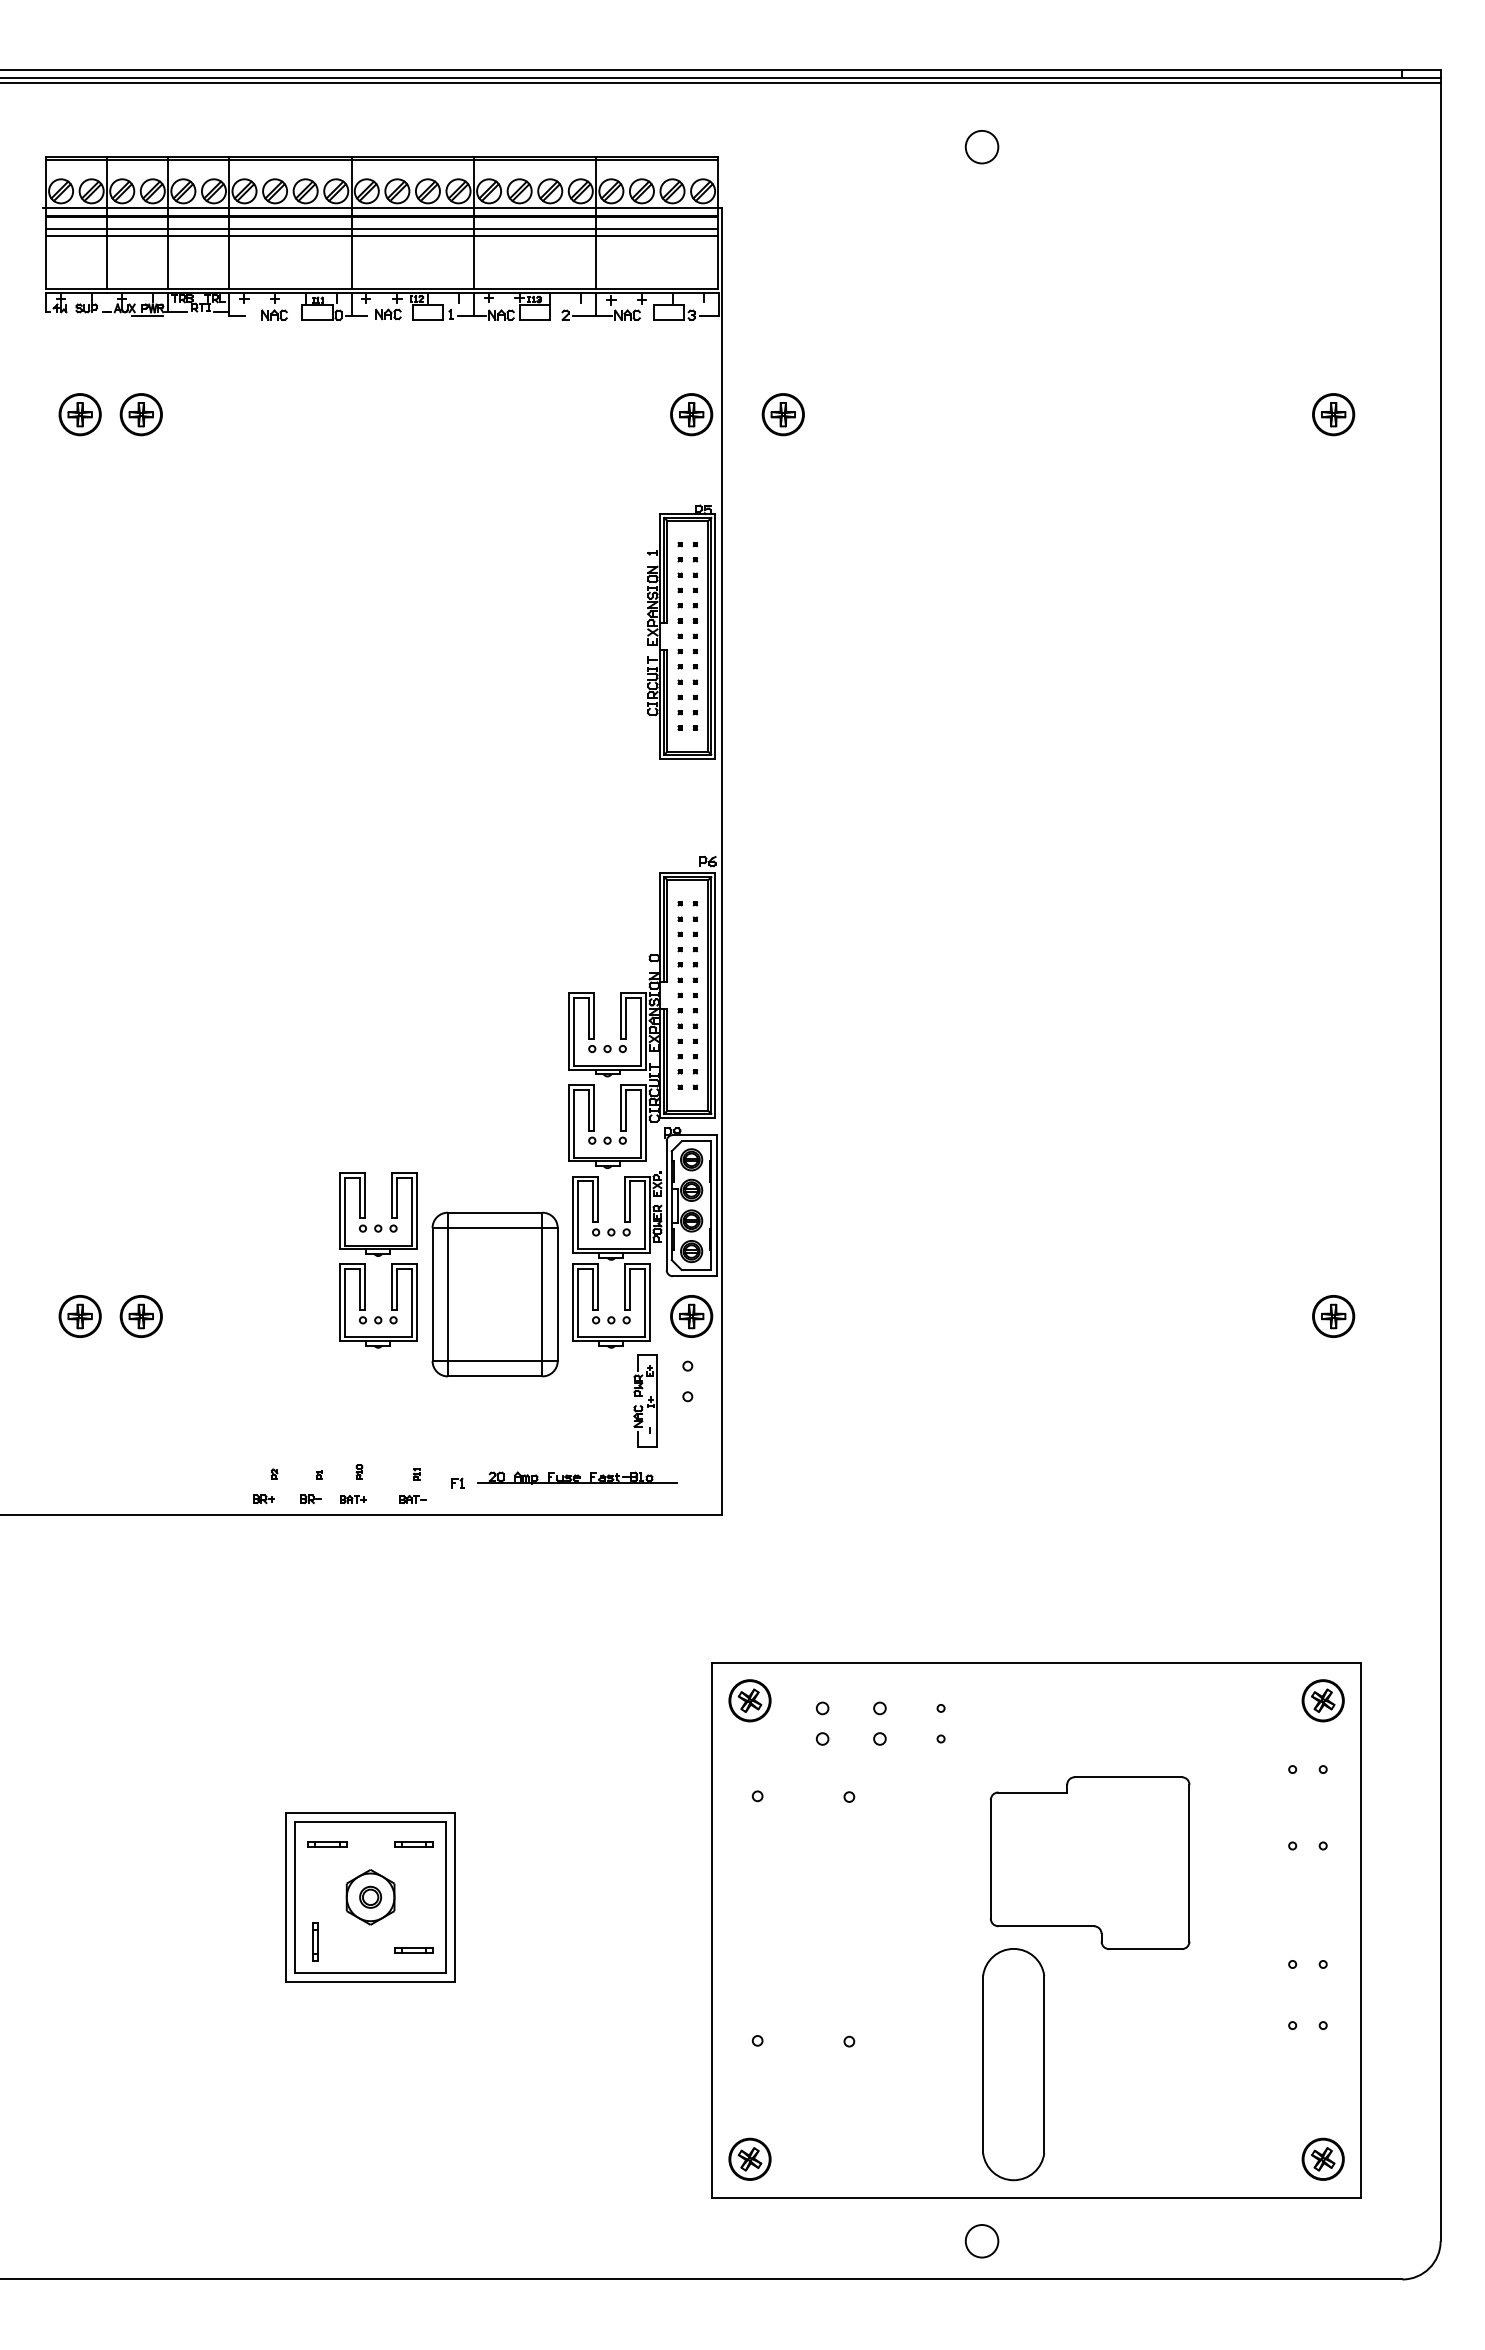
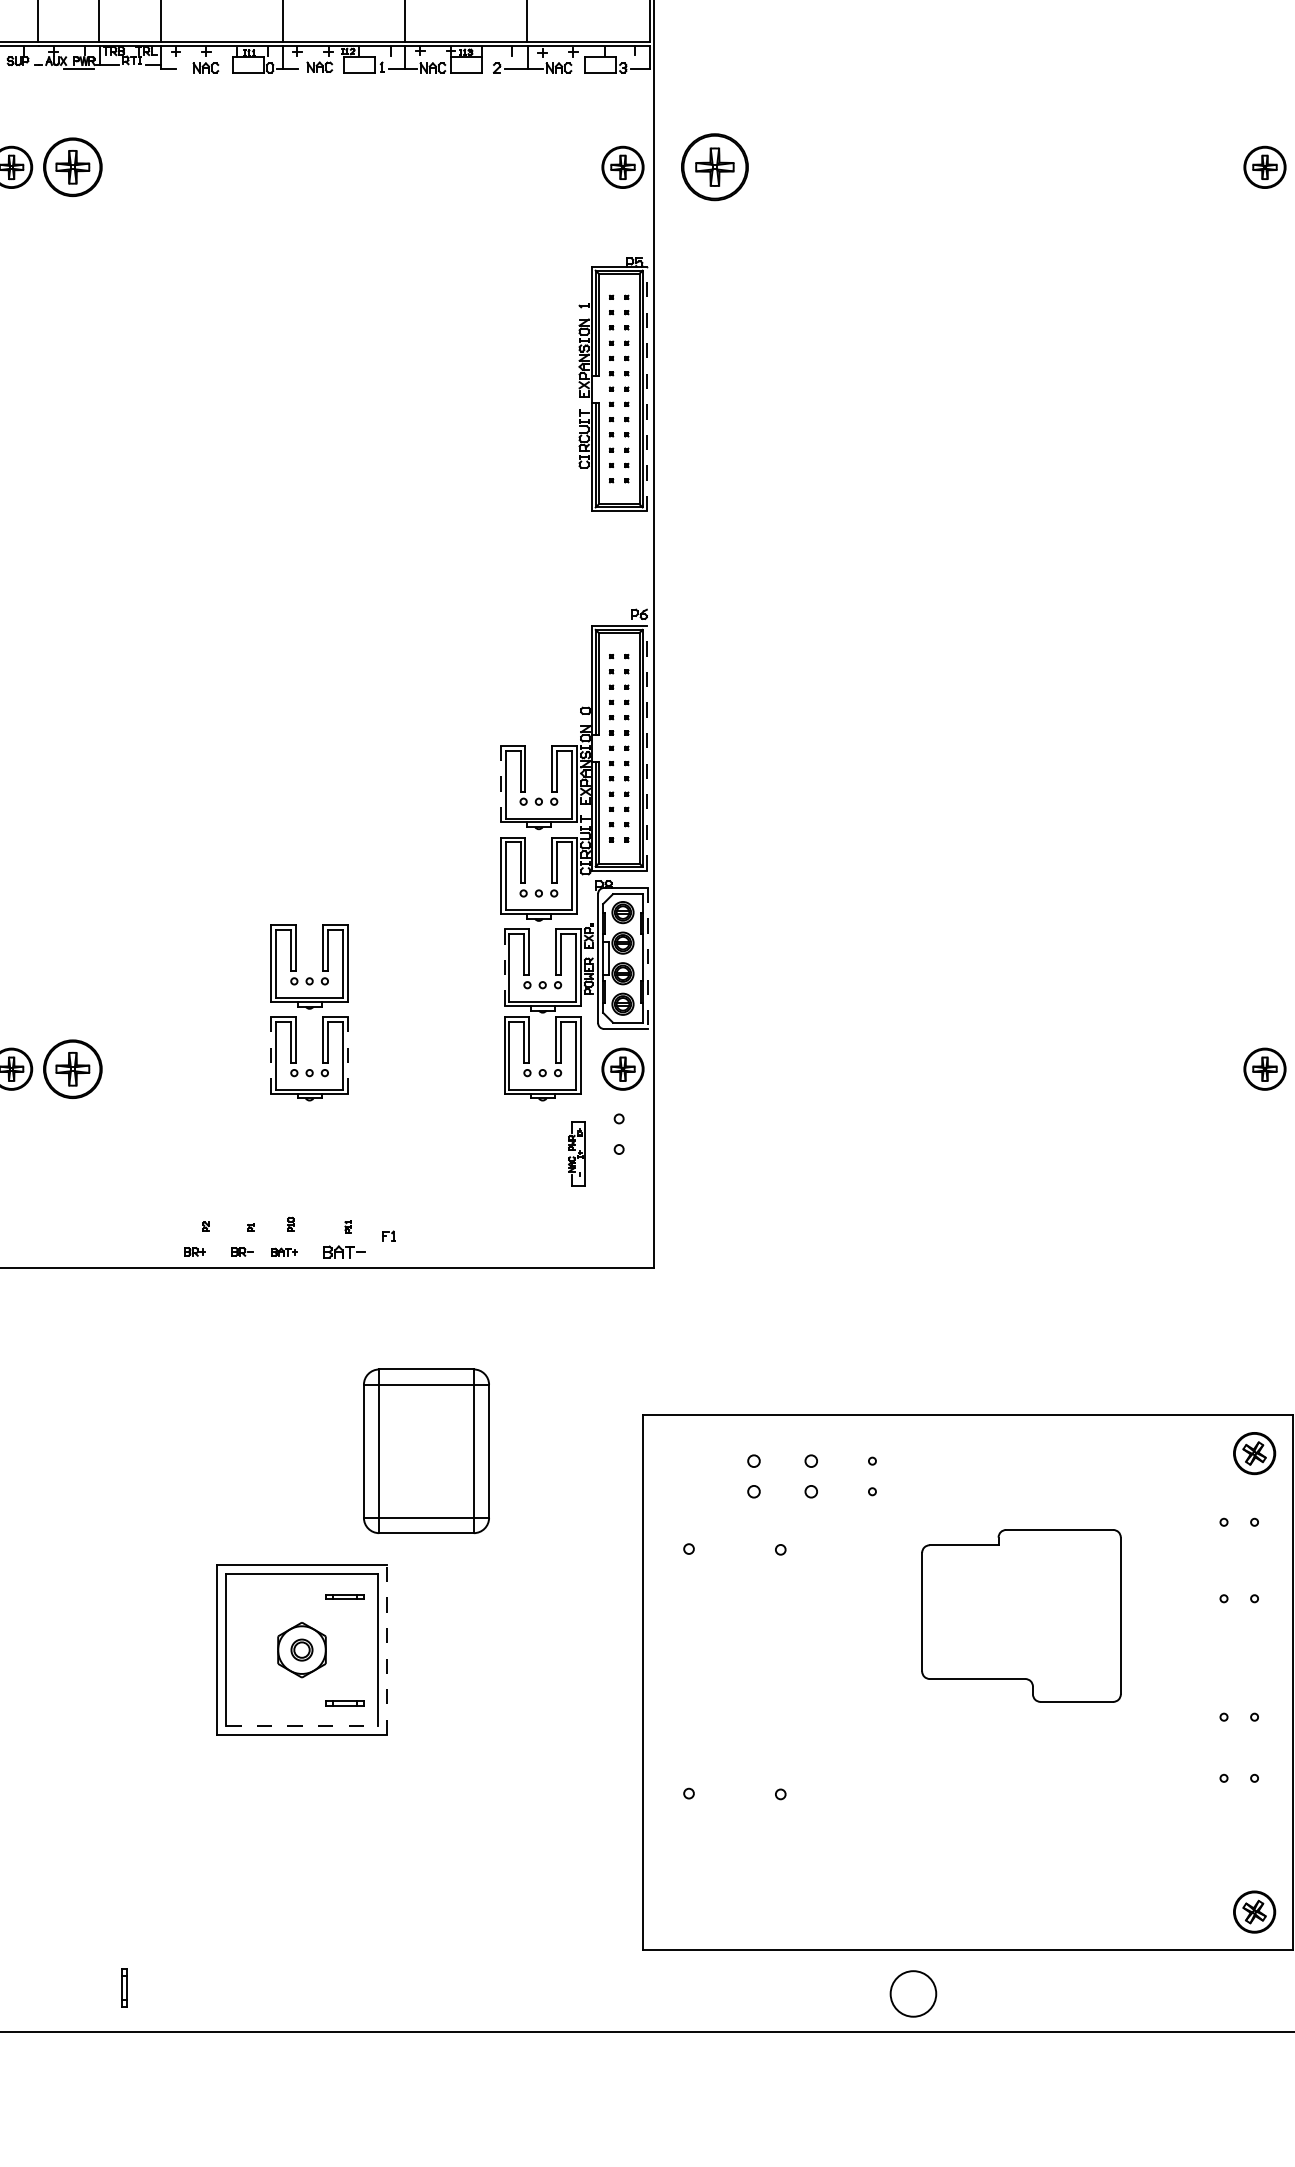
part: (140, 414) -> (71, 167), size x1.4
part: (782, 414) -> (713, 167), size x1.6
line: (715, 635) -> (646, 388), solid -> dashed
line: (715, 995) -> (646, 748), solid -> dashed
line: (569, 1031) -> (500, 784), solid -> dashed
line: (716, 1205) -> (647, 958), solid -> dashed
line: (573, 1215) -> (504, 968), solid -> dashed
part: (494, 1294) -> (425, 1451), moved
line: (340, 1303) -> (271, 1056), solid -> dashed
line: (416, 1303) -> (347, 1056), solid -> dashed
part: (140, 1316) -> (71, 1069), size x1.4
part: (645, 1400) -> (576, 1153), size x0.7
part: (577, 1477) -> (508, 1230), removed
part: (412, 1499) -> (343, 1252), size x1.6
part: (749, 1700) -> (680, 1453), removed
part: (327, 1844) -> (258, 1597), removed
line: (455, 1897) -> (386, 1650), solid -> dashed
part: (315, 1941) -> (123, 1987), moved
line: (370, 1973) -> (301, 1726), solid -> dashed
part: (1013, 2064) -> (944, 1817), removed
part: (749, 2158) -> (680, 1911), removed
circle: (981, 2241) -> (912, 1994), size x1.4

